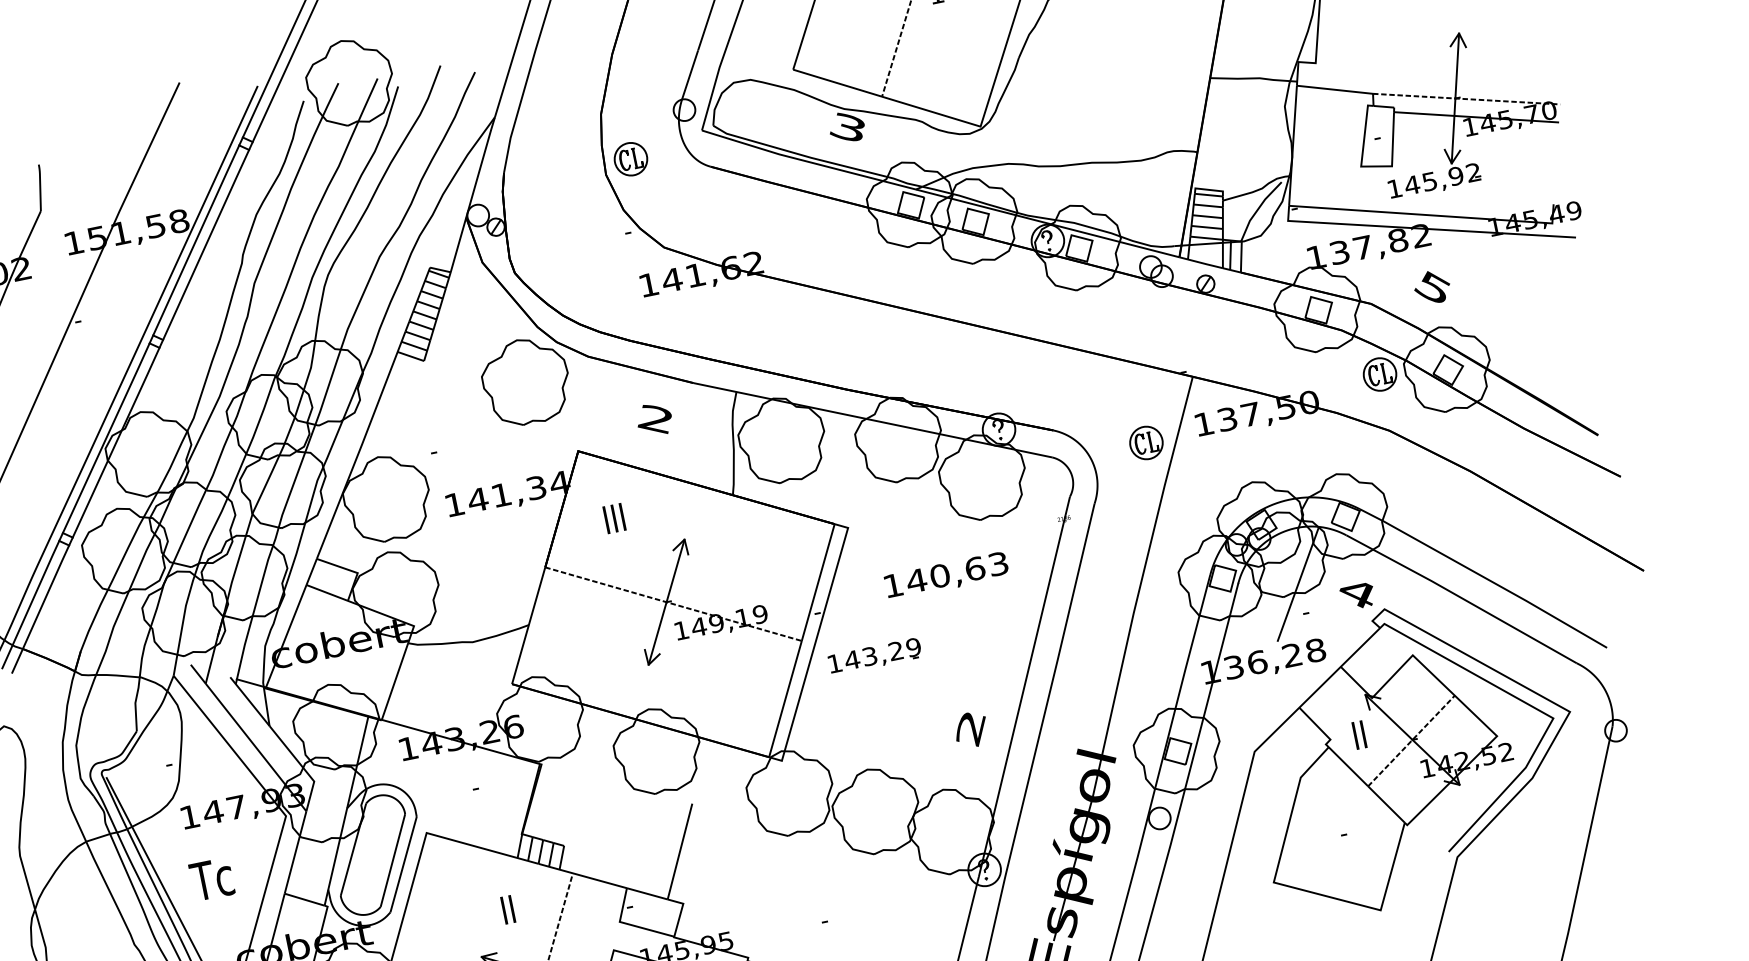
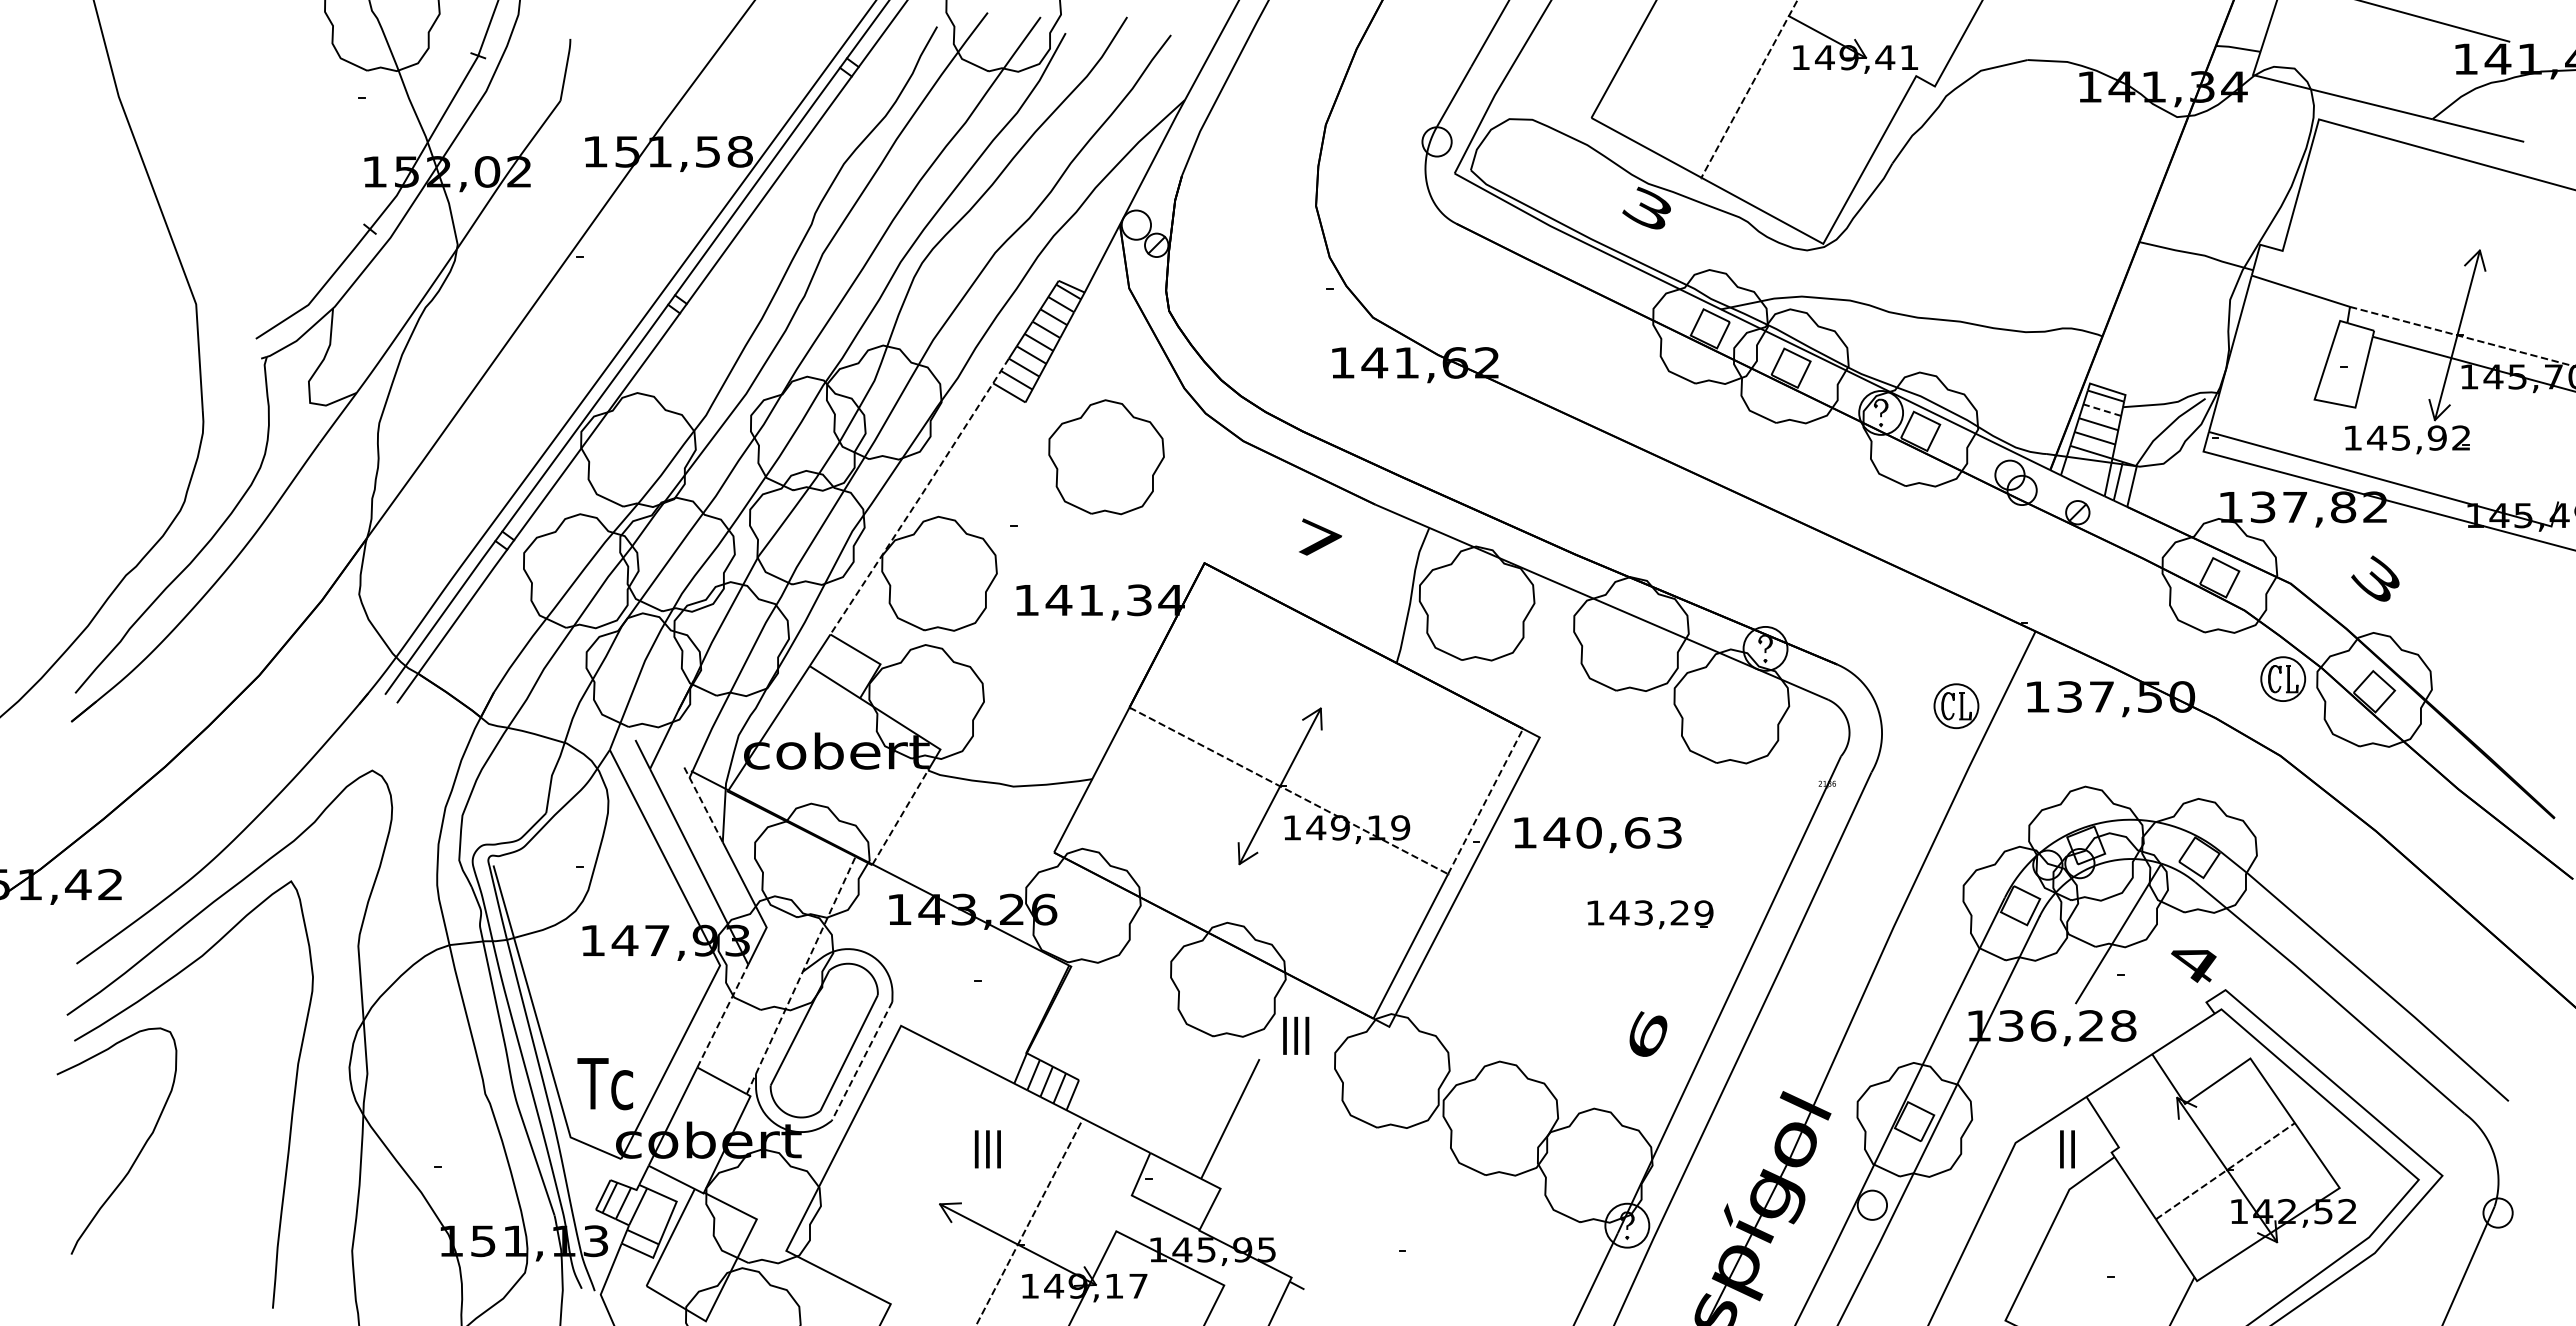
part: (630, 159) -> (1352, 192), removed
line: (1208, 206) -> (2102, 410), solid -> dashed
text: (1432, 287) -> (2375, 578), 5 -> 3
part: (526, 381) -> (1106, 457), moved
text: (655, 418) -> (1315, 541), 2 -> 7
line: (361, 445) -> (920, 496), solid -> dashed
text: (614, 518) -> (1296, 1035), moved
text: (946, 575) -> (1597, 834), moved
line: (818, 582) -> (1485, 801), solid -> dashed
part: (875, 656) -> (1650, 914), moved
line: (395, 681) -> (900, 817), solid -> dashed
line: (249, 701) -> (703, 804), solid -> dashed
text: (971, 729) -> (1647, 1036), 2 -> 6
text: (1359, 735) -> (2067, 1149), moved
line: (346, 811) -> (801, 975), solid -> dashed
line: (295, 851) -> (723, 1015), solid -> dashed
line: (403, 864) -> (862, 1061), solid -> dashed
text: (212, 879) -> (605, 1084), moved
text: (507, 910) -> (987, 1149), II -> III

